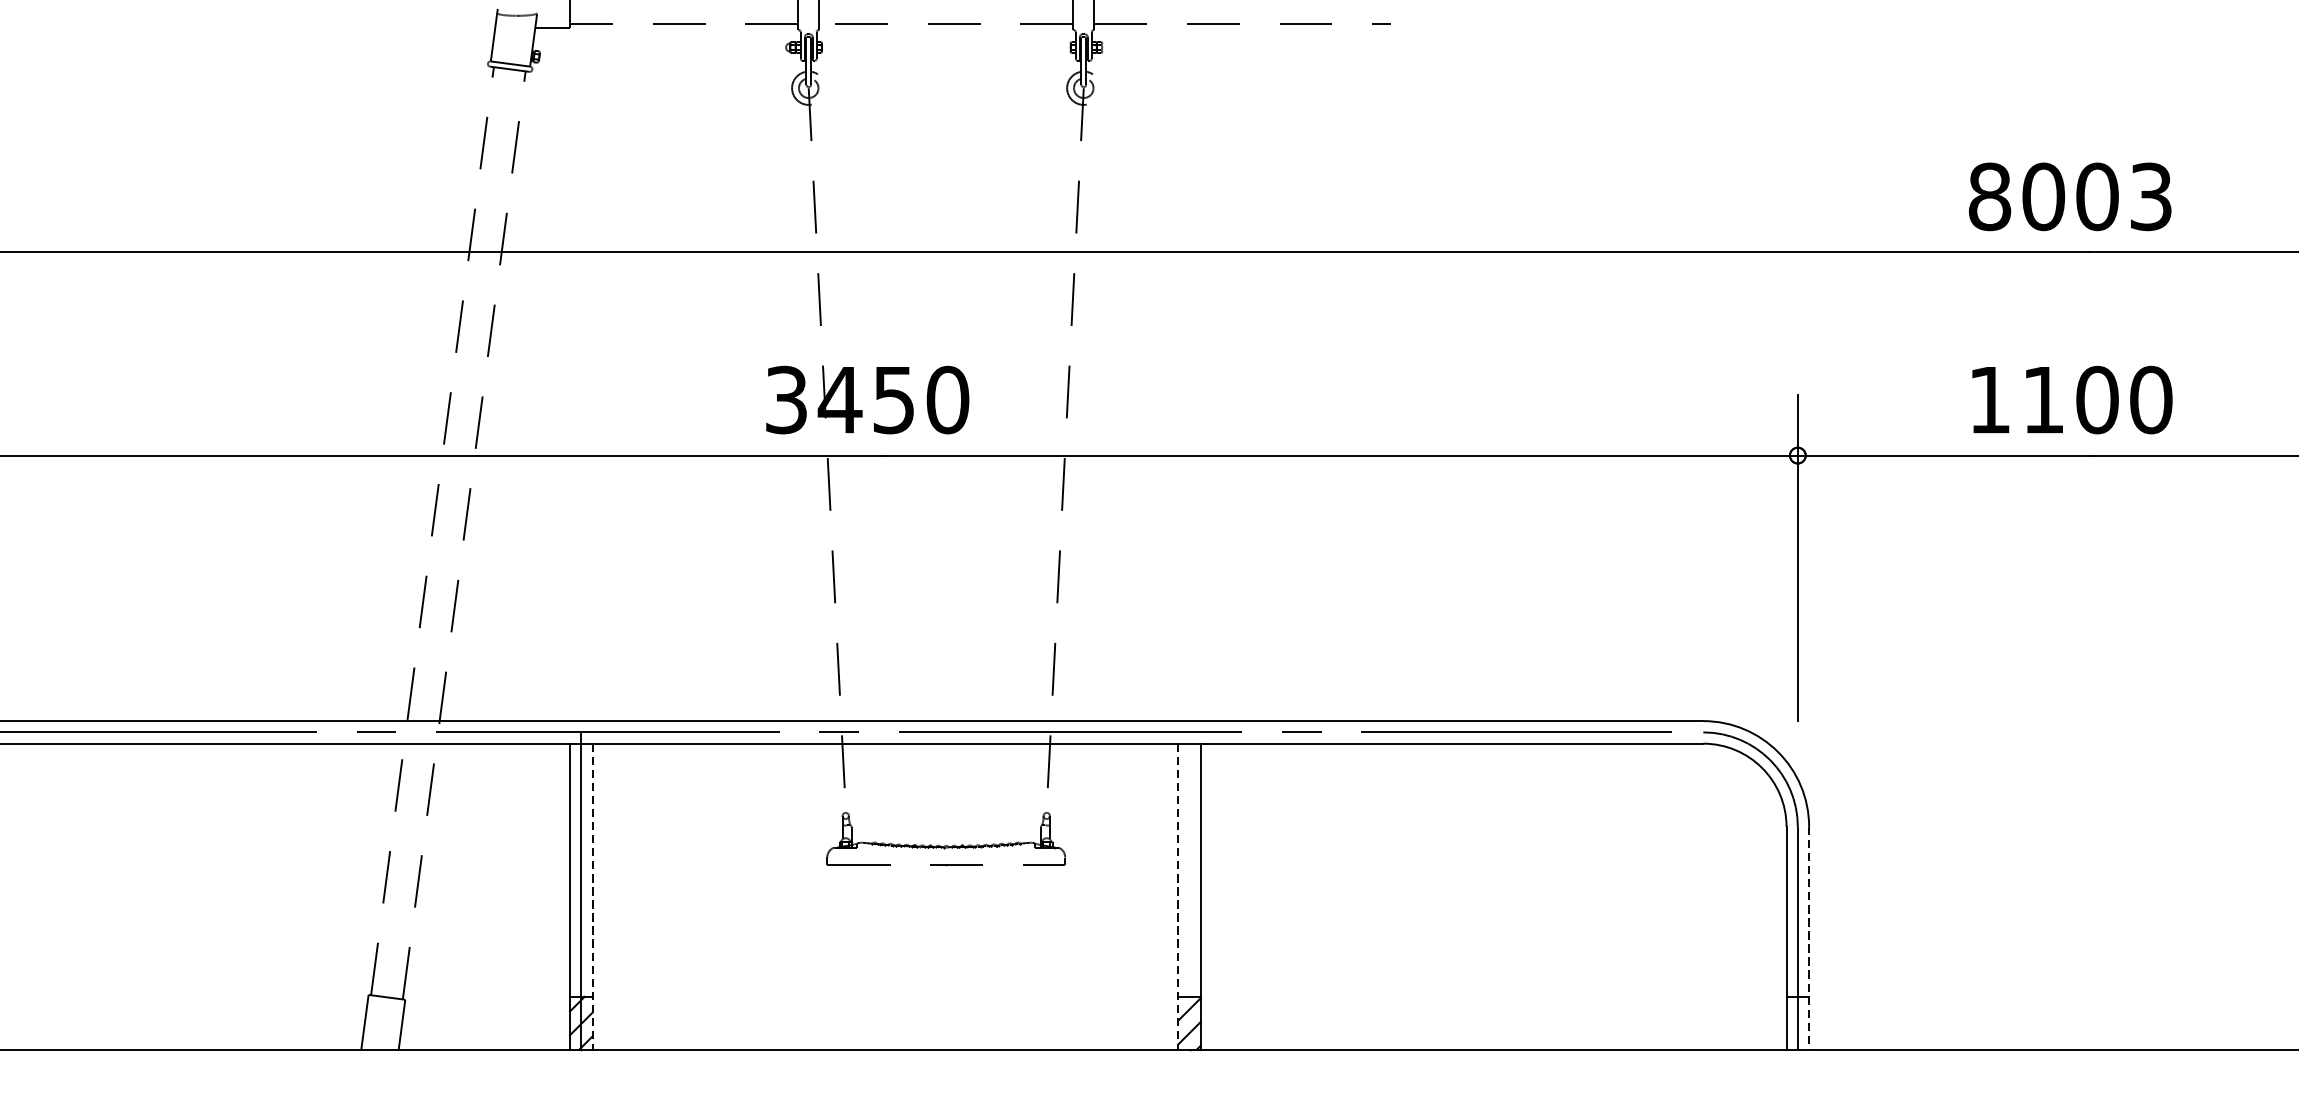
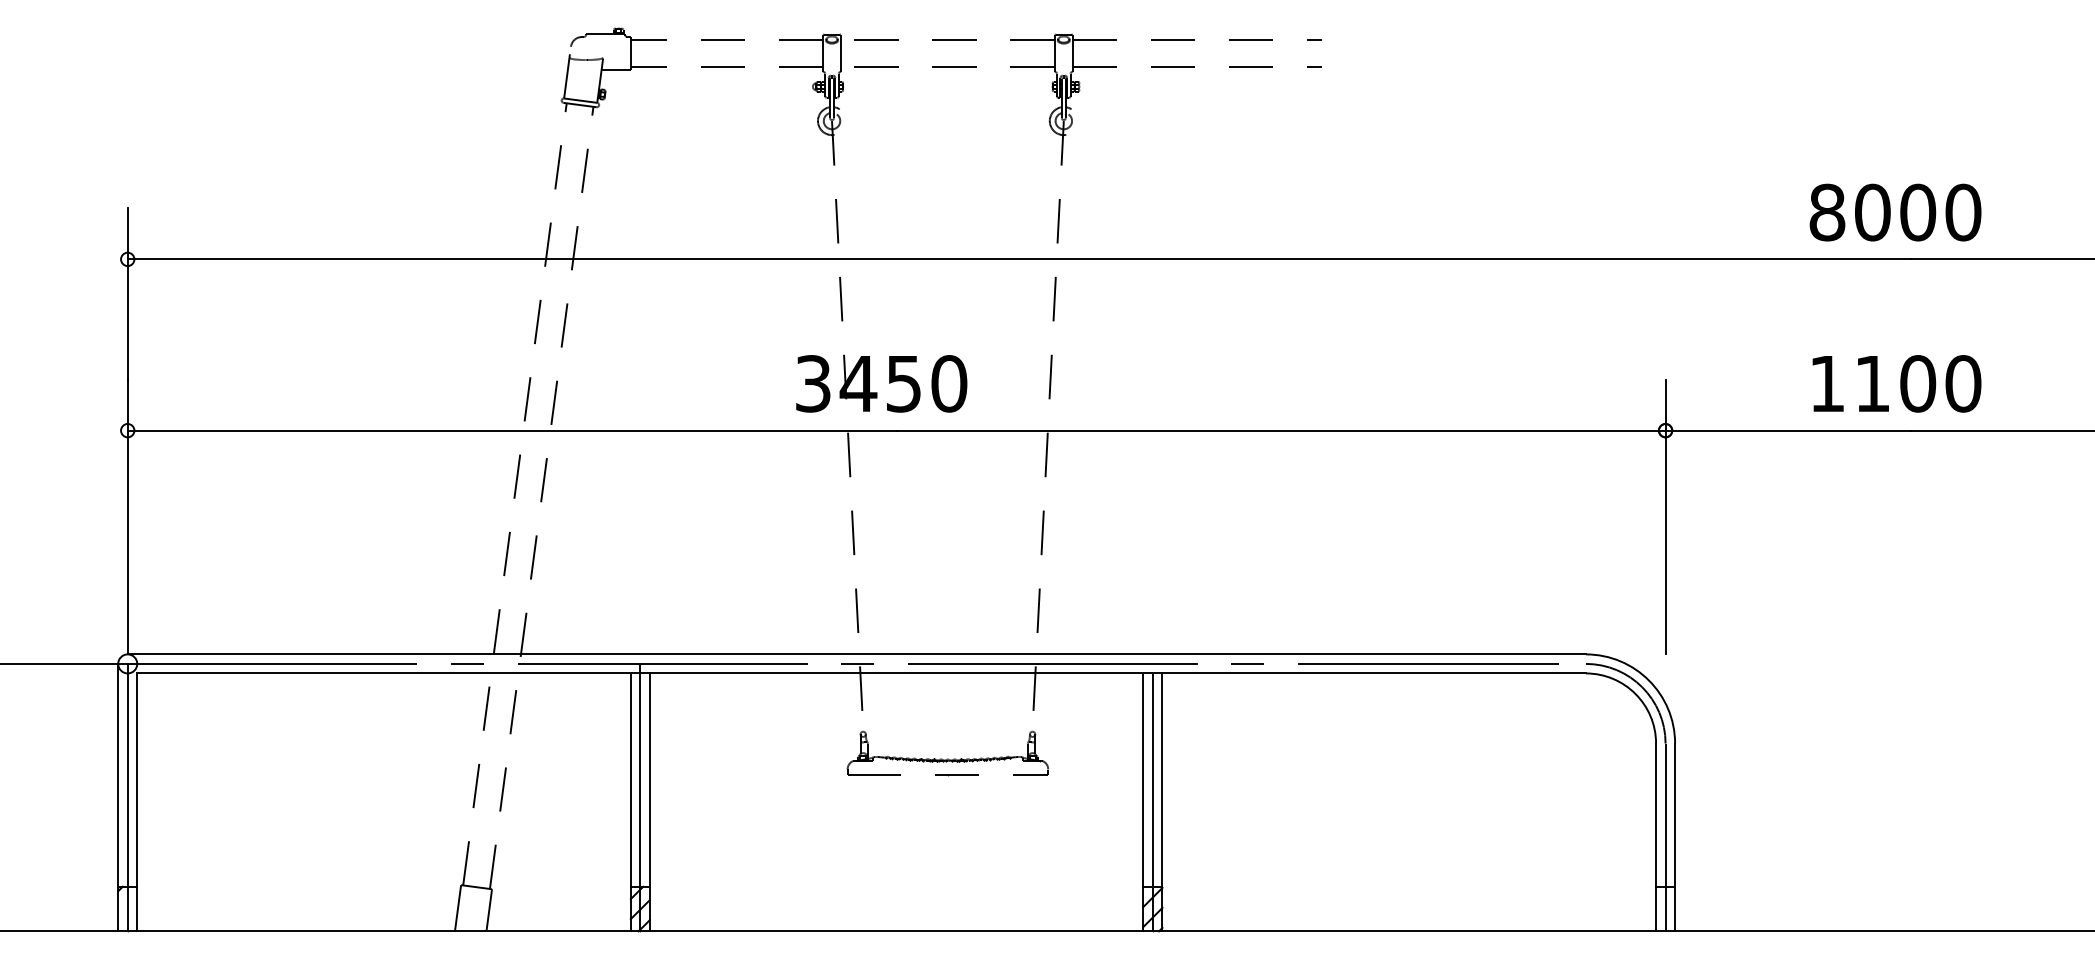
text: (2151, 196) -> (1963, 212), 8003 -> 8000
line: (592, 896) -> (649, 802), dashed -> solid
line: (1178, 896) -> (1143, 802), dashed -> solid
line: (1189, 896) -> (1152, 802), added
line: (1809, 938) -> (1675, 837), dashed -> solid

